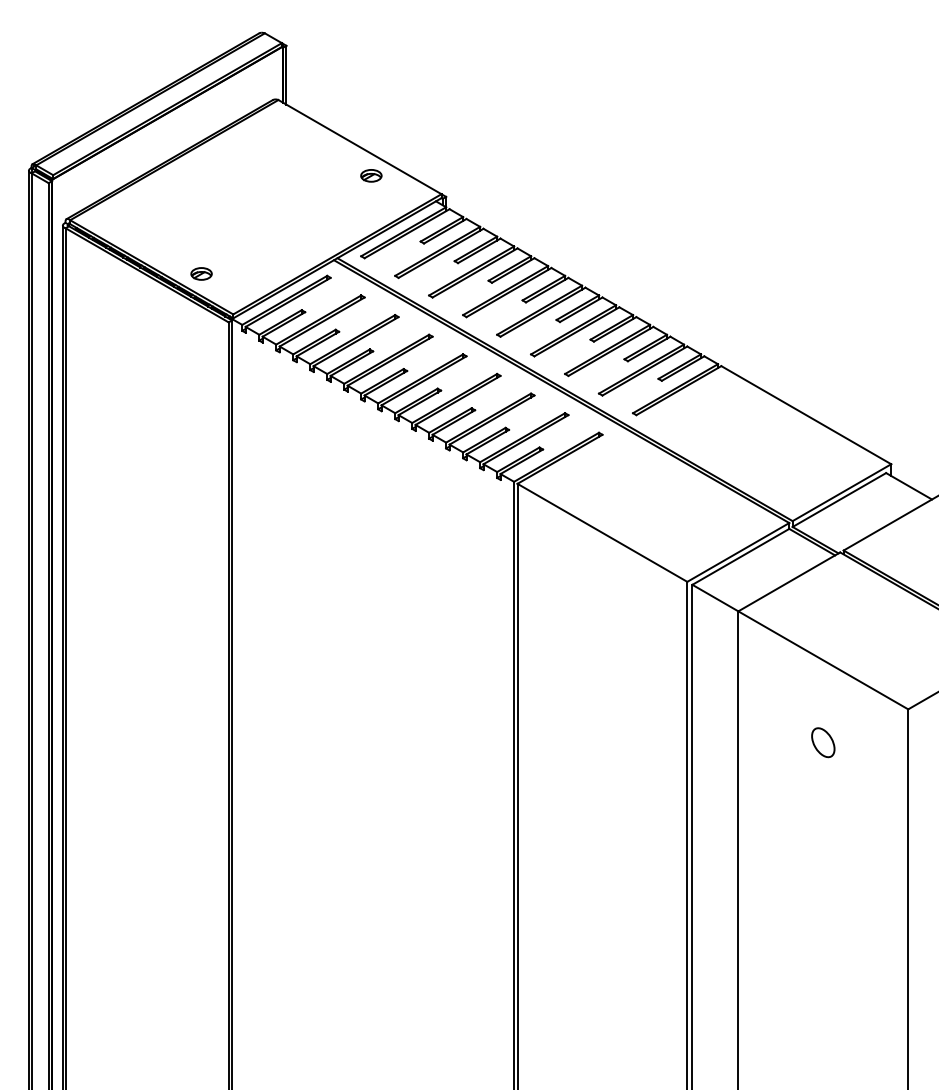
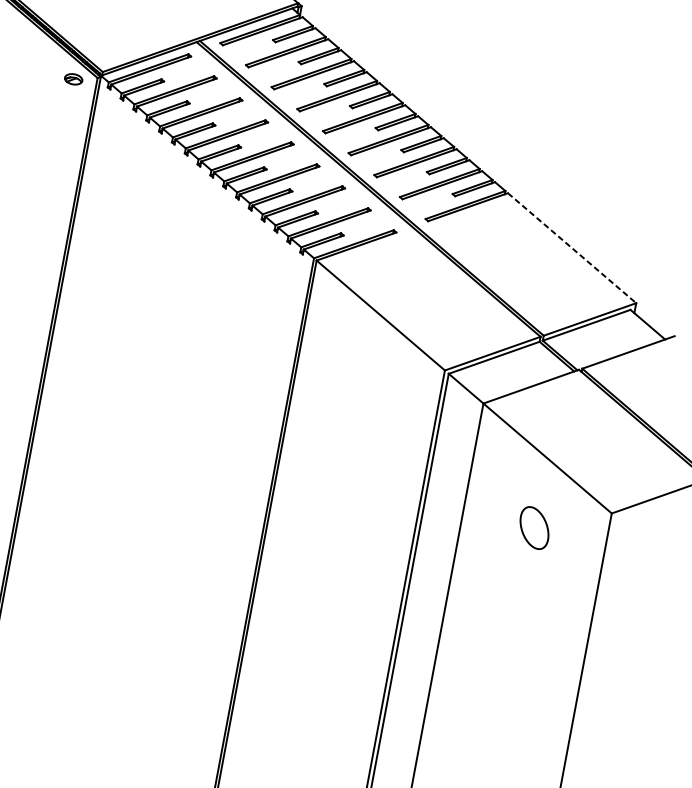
part: (201, 273) -> (73, 78), moved
line: (806, 415) -> (572, 248), solid -> dashed
part: (823, 742) -> (534, 528), size x1.6

